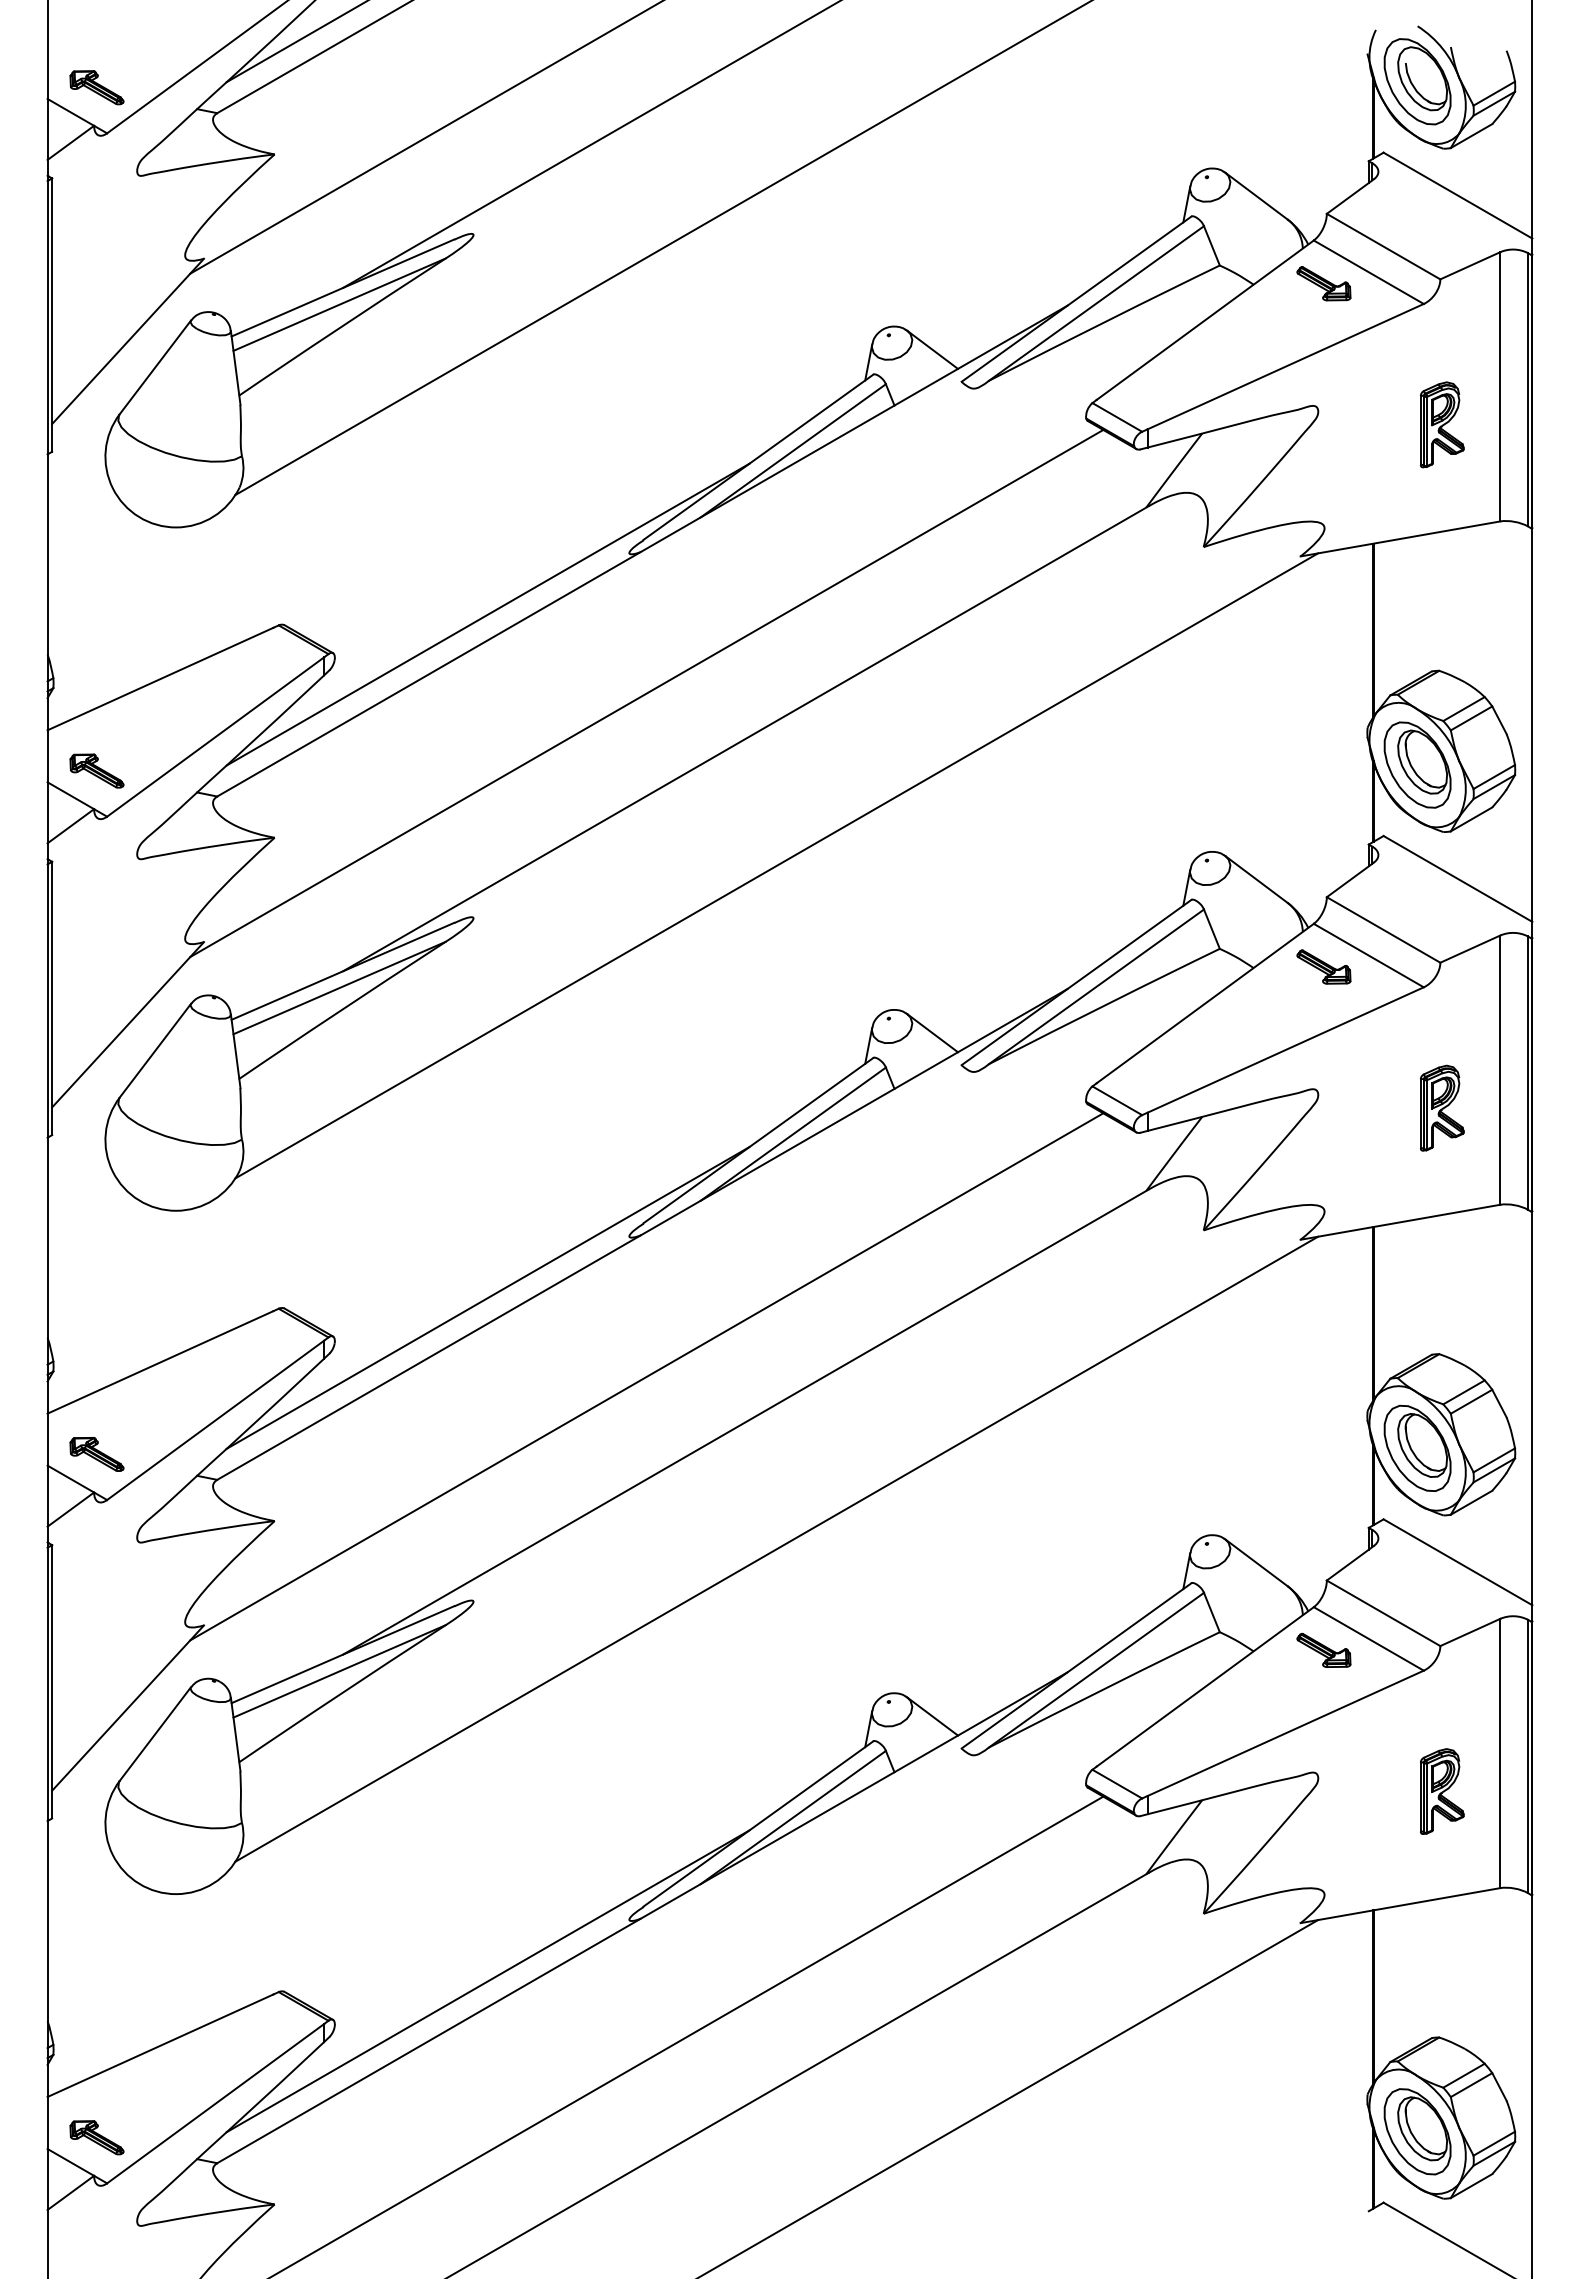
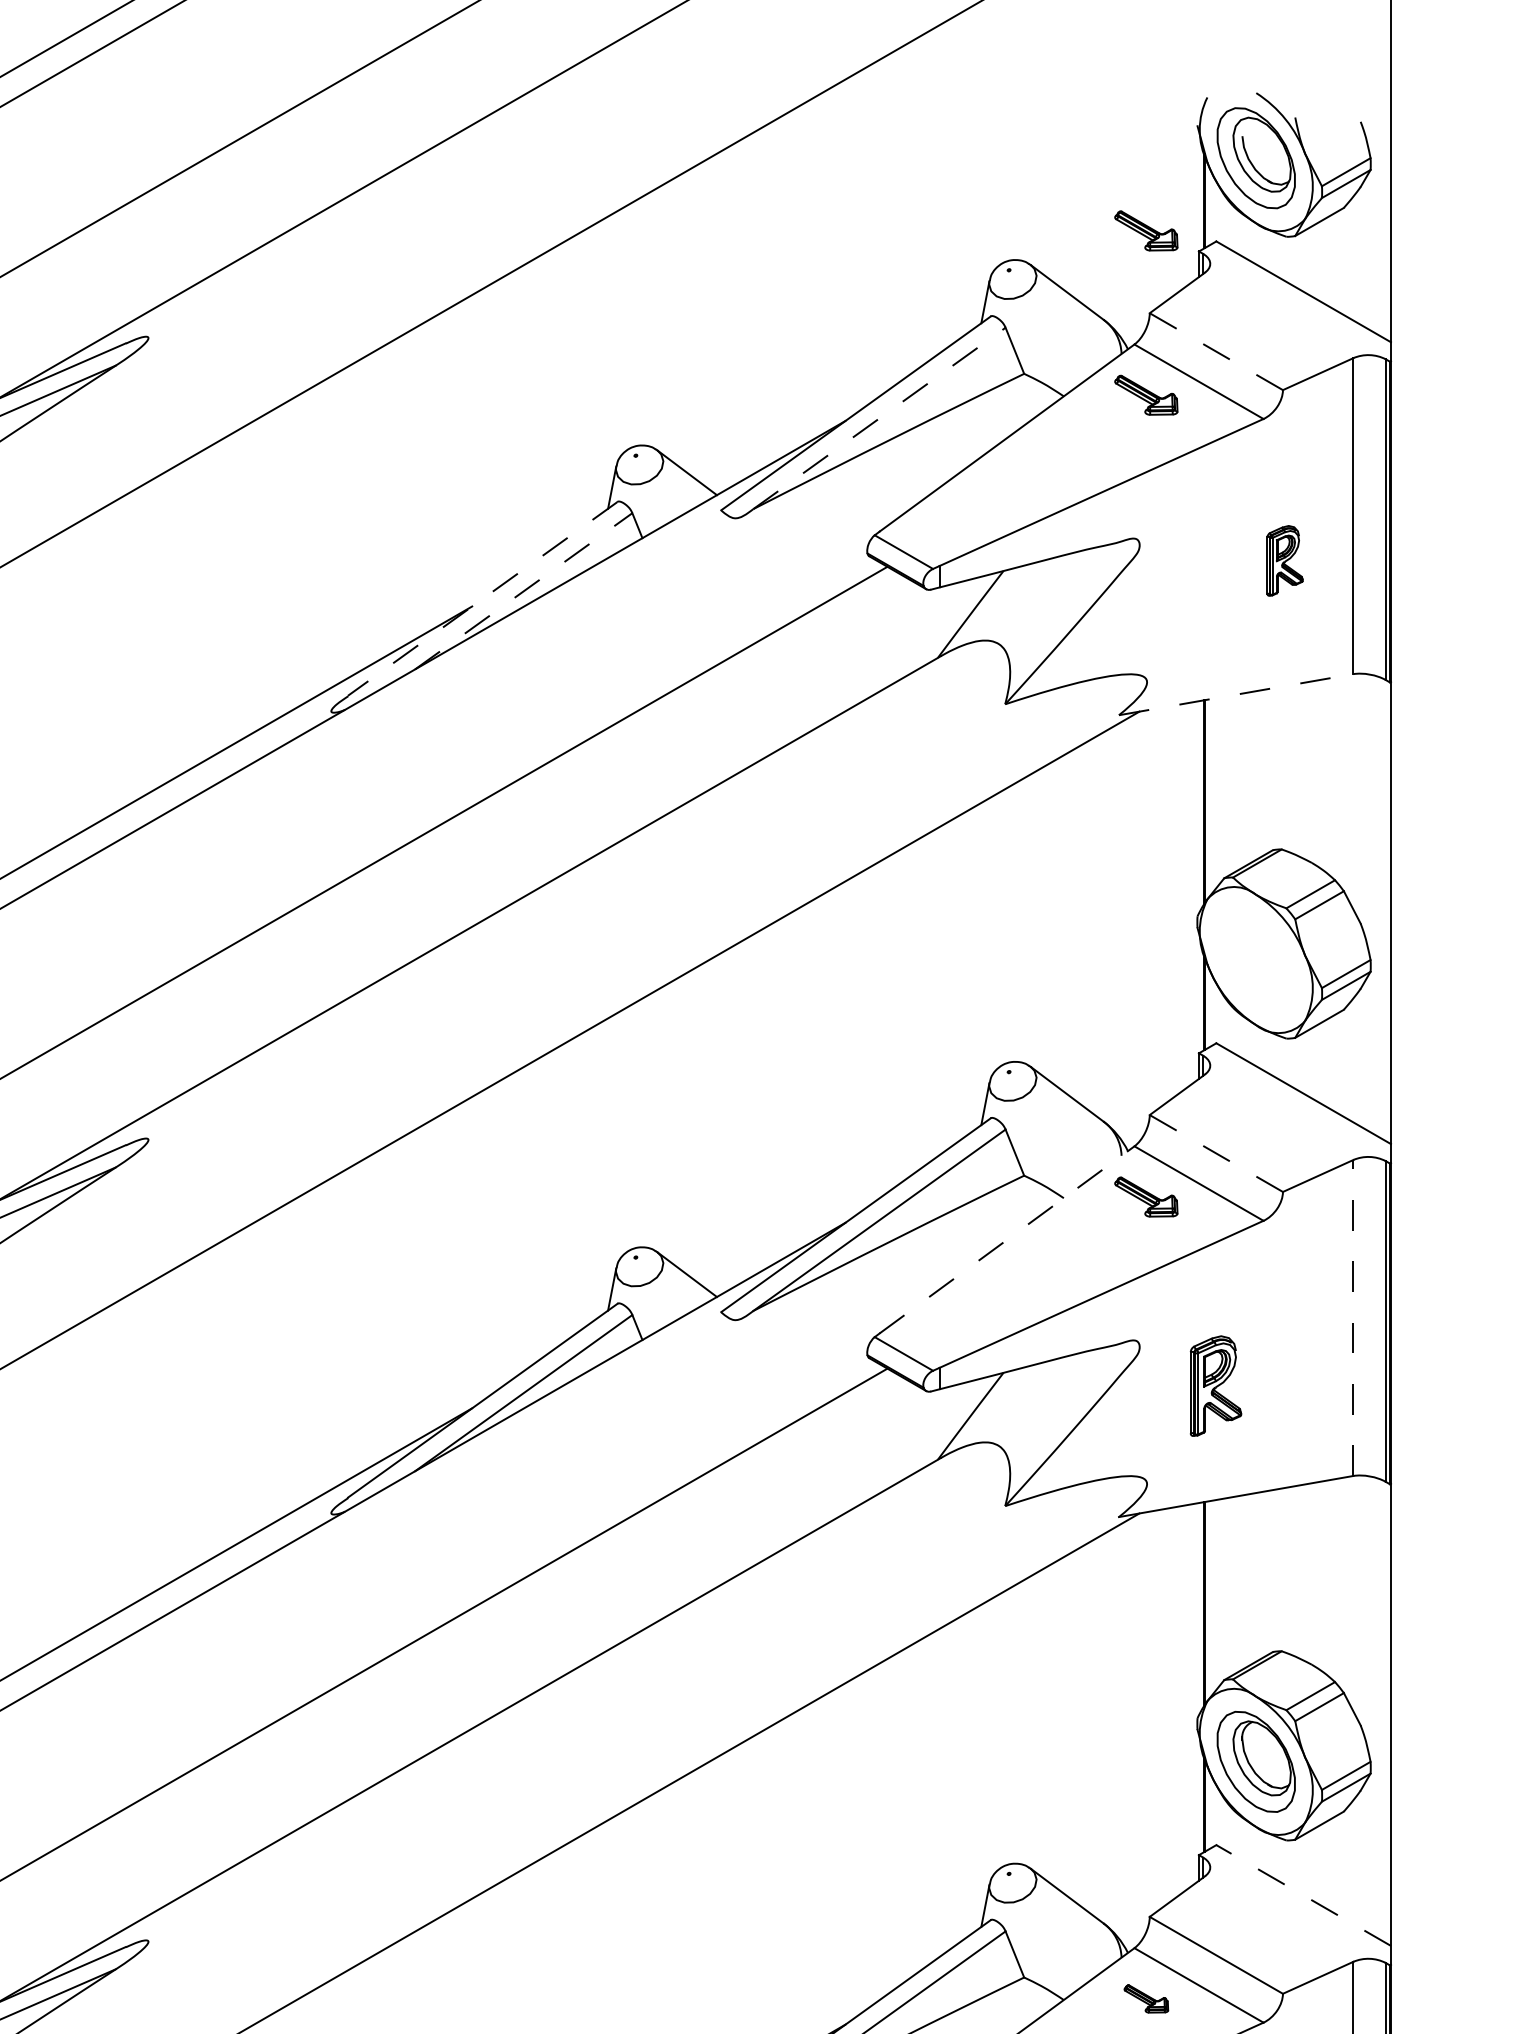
part: (1323, 143) -> (1145, 230), added
line: (1383, 246) -> (1216, 351), solid -> dashed
line: (1096, 303) -> (879, 418), solid -> dashed
part: (1441, 424) -> (1284, 560), size x0.7
line: (793, 450) -> (523, 590), solid -> dashed
line: (757, 457) -> (481, 599), solid -> dashed
line: (1400, 538) -> (1236, 694), solid -> dashed
part: (1417, 764) -> (1256, 959), removed
line: (1383, 929) -> (1216, 1152), solid -> dashed
line: (1205, 1003) -> (1007, 1239), solid -> dashed
line: (1500, 1070) -> (1353, 1318), solid -> dashed
part: (1442, 1107) -> (1216, 1385), moved
line: (1458, 1562) -> (1304, 1895), solid -> dashed
part: (1323, 1650) -> (1145, 1998), size x0.7

